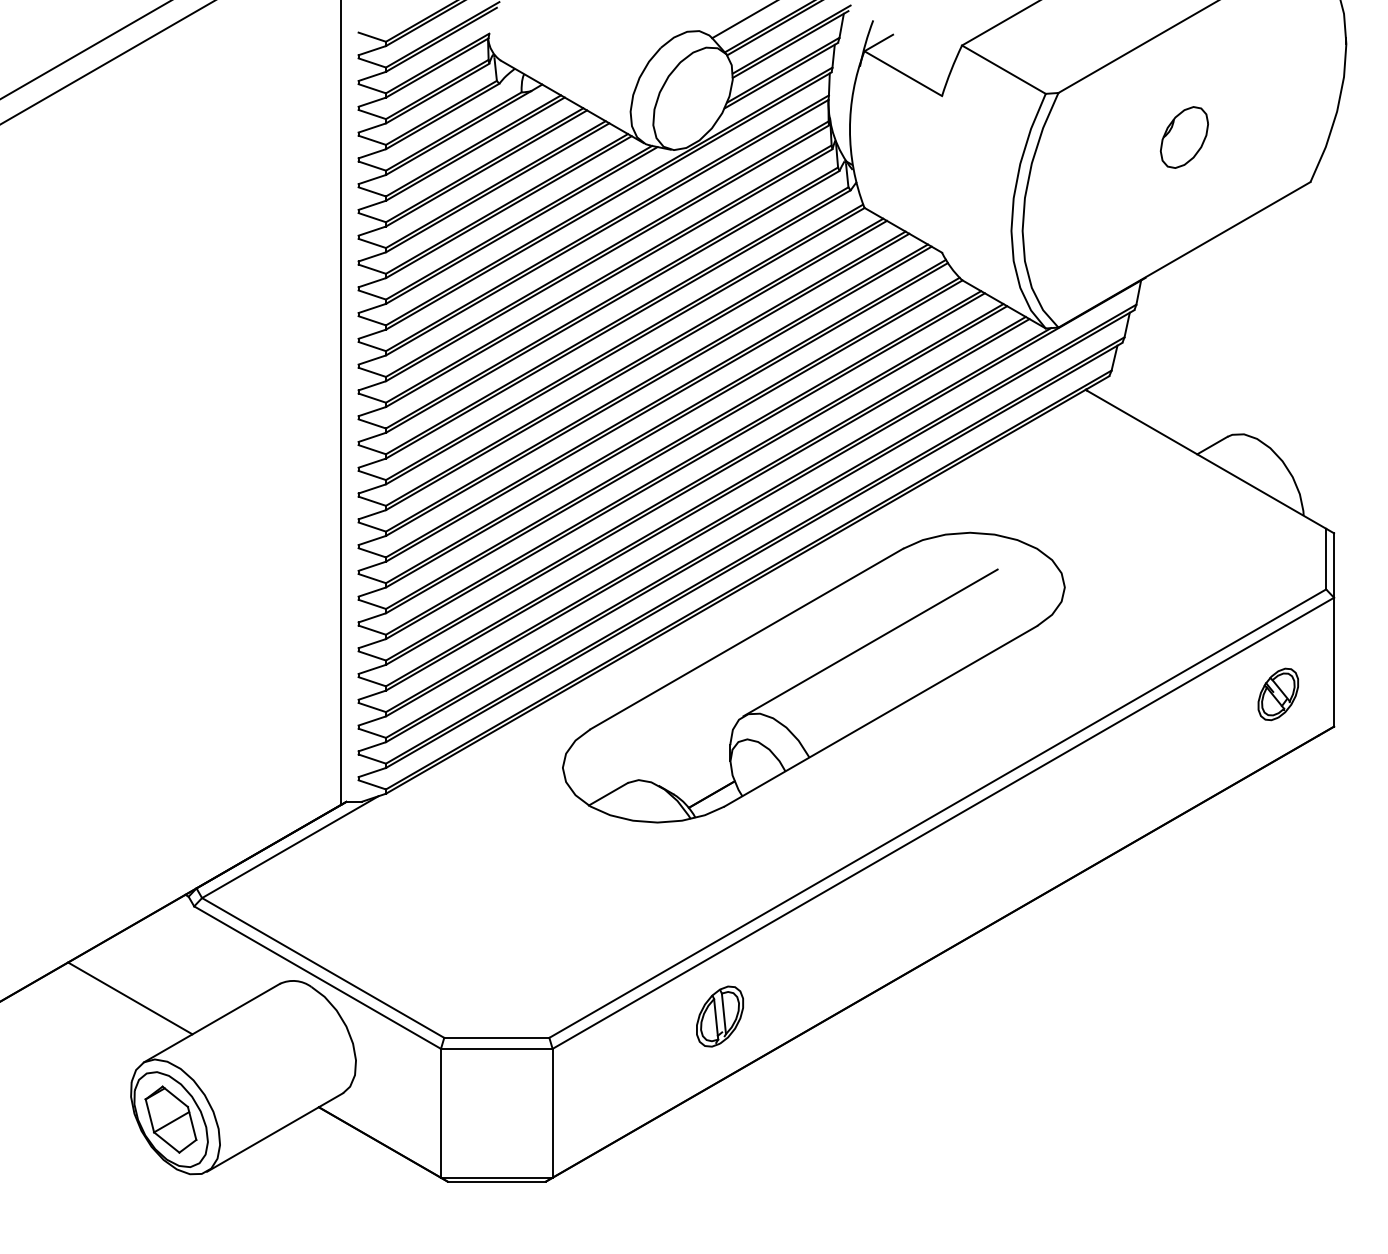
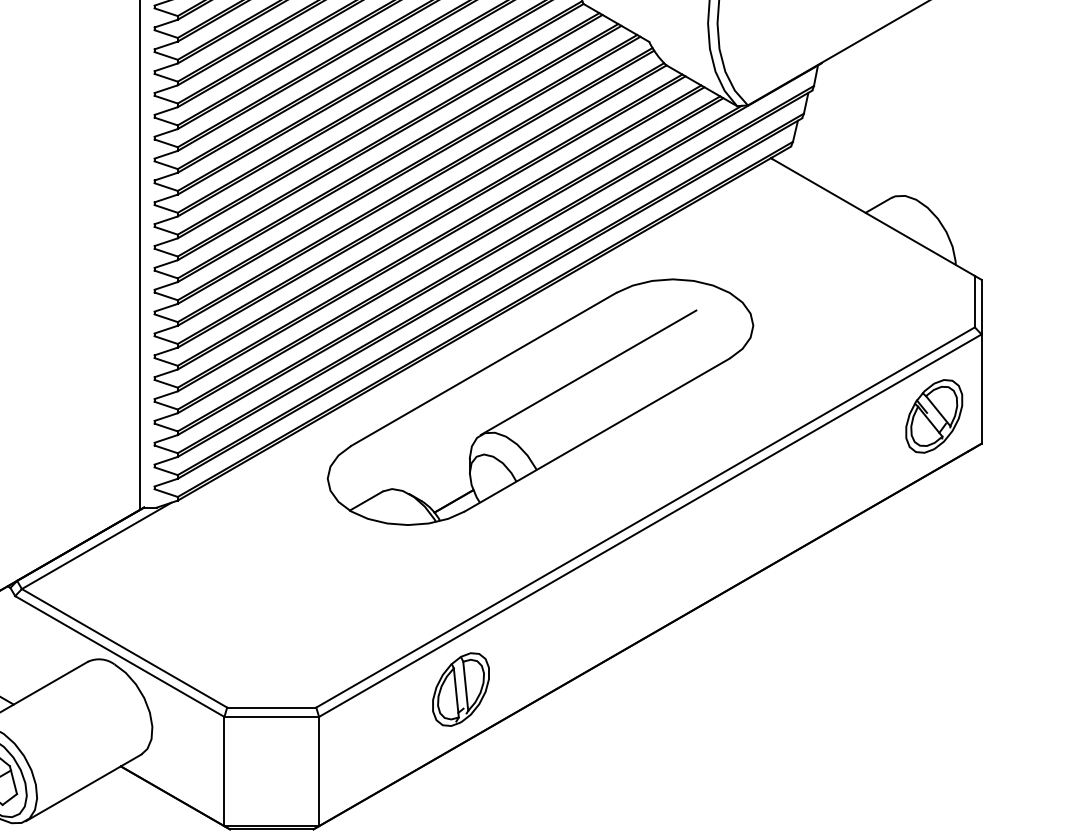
part: (1278, 694) -> (934, 416), size x1.67
part: (719, 1016) -> (460, 689), size x1.43

